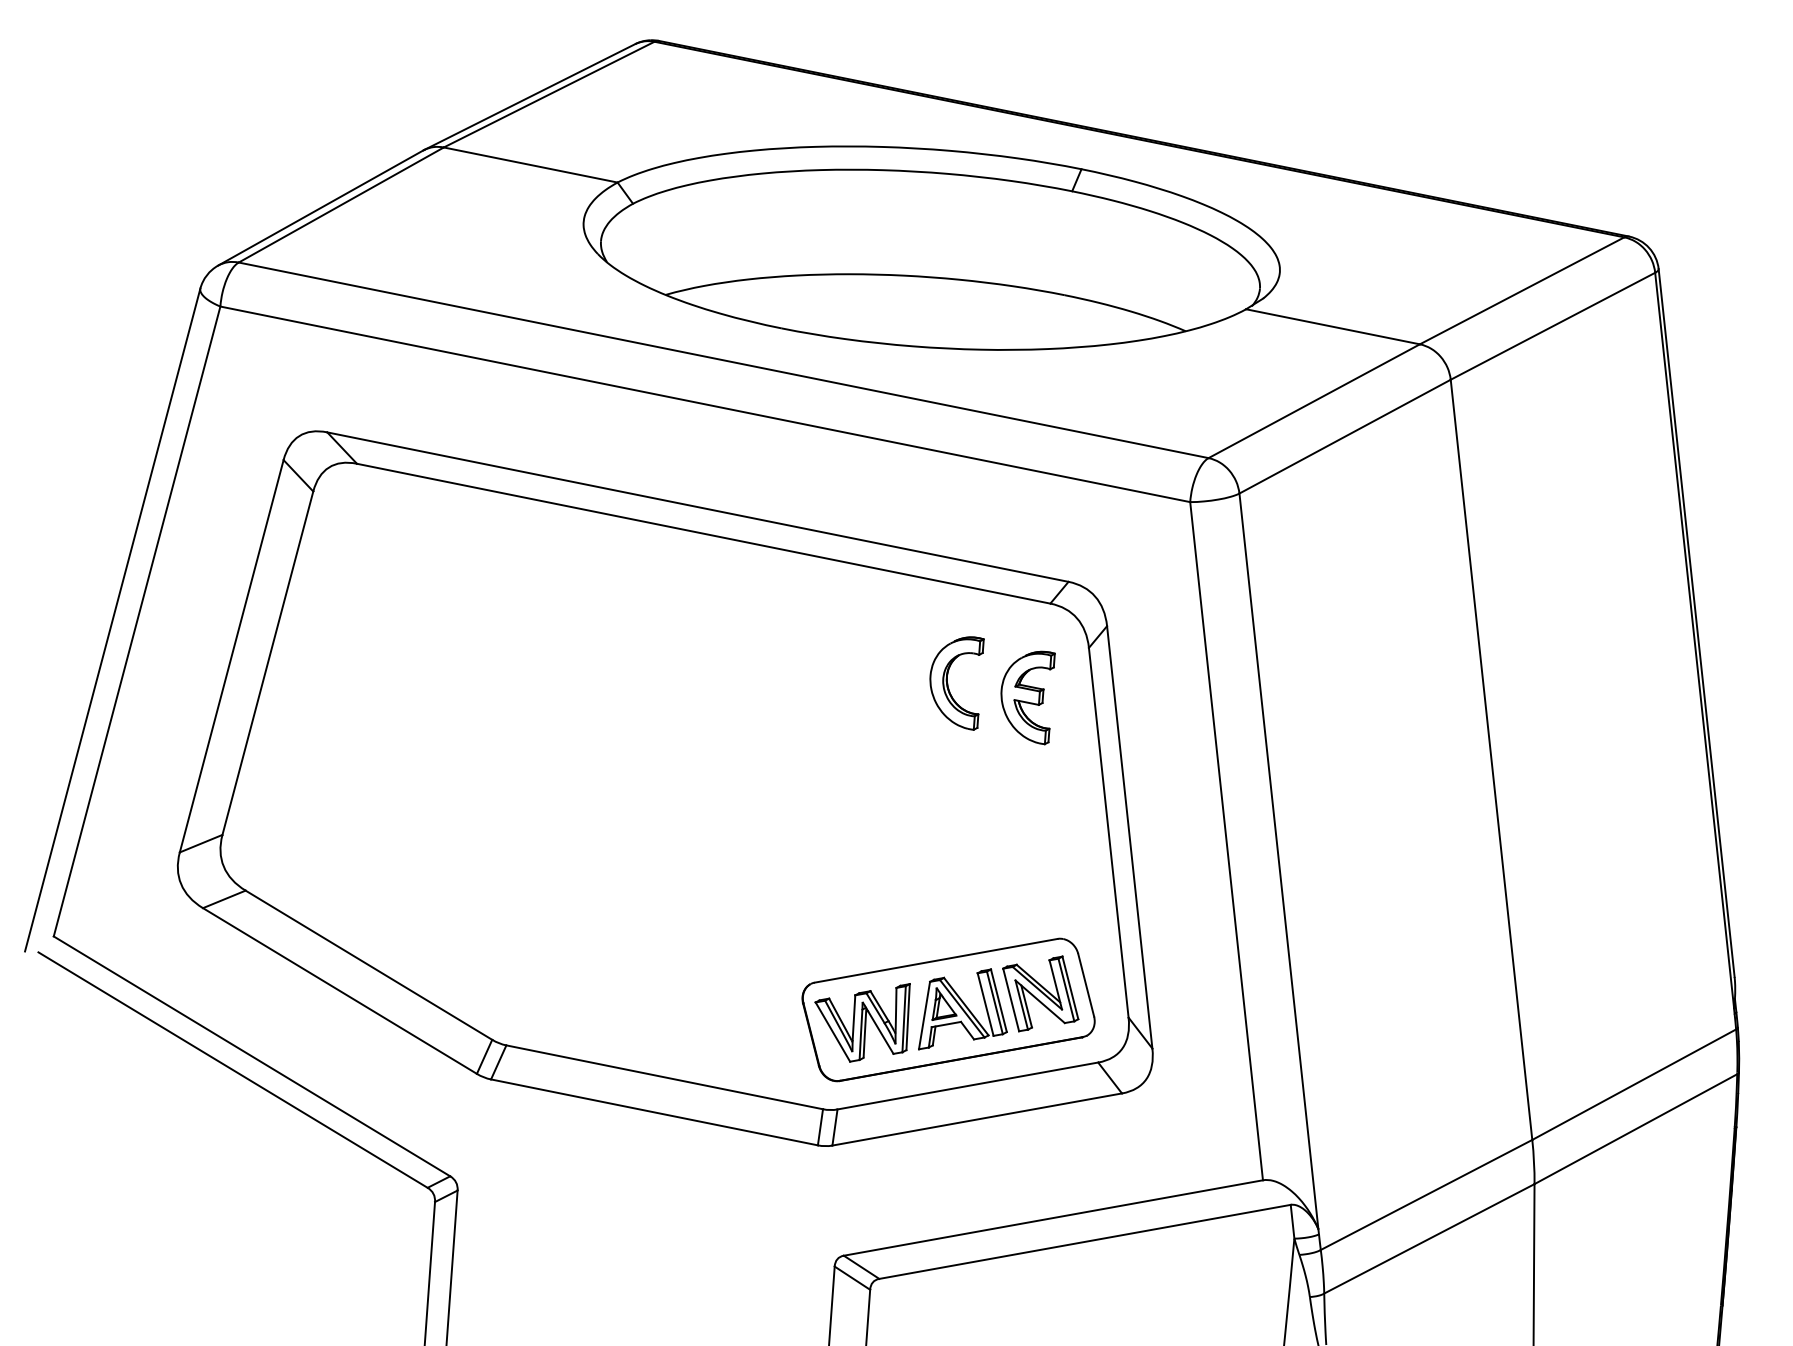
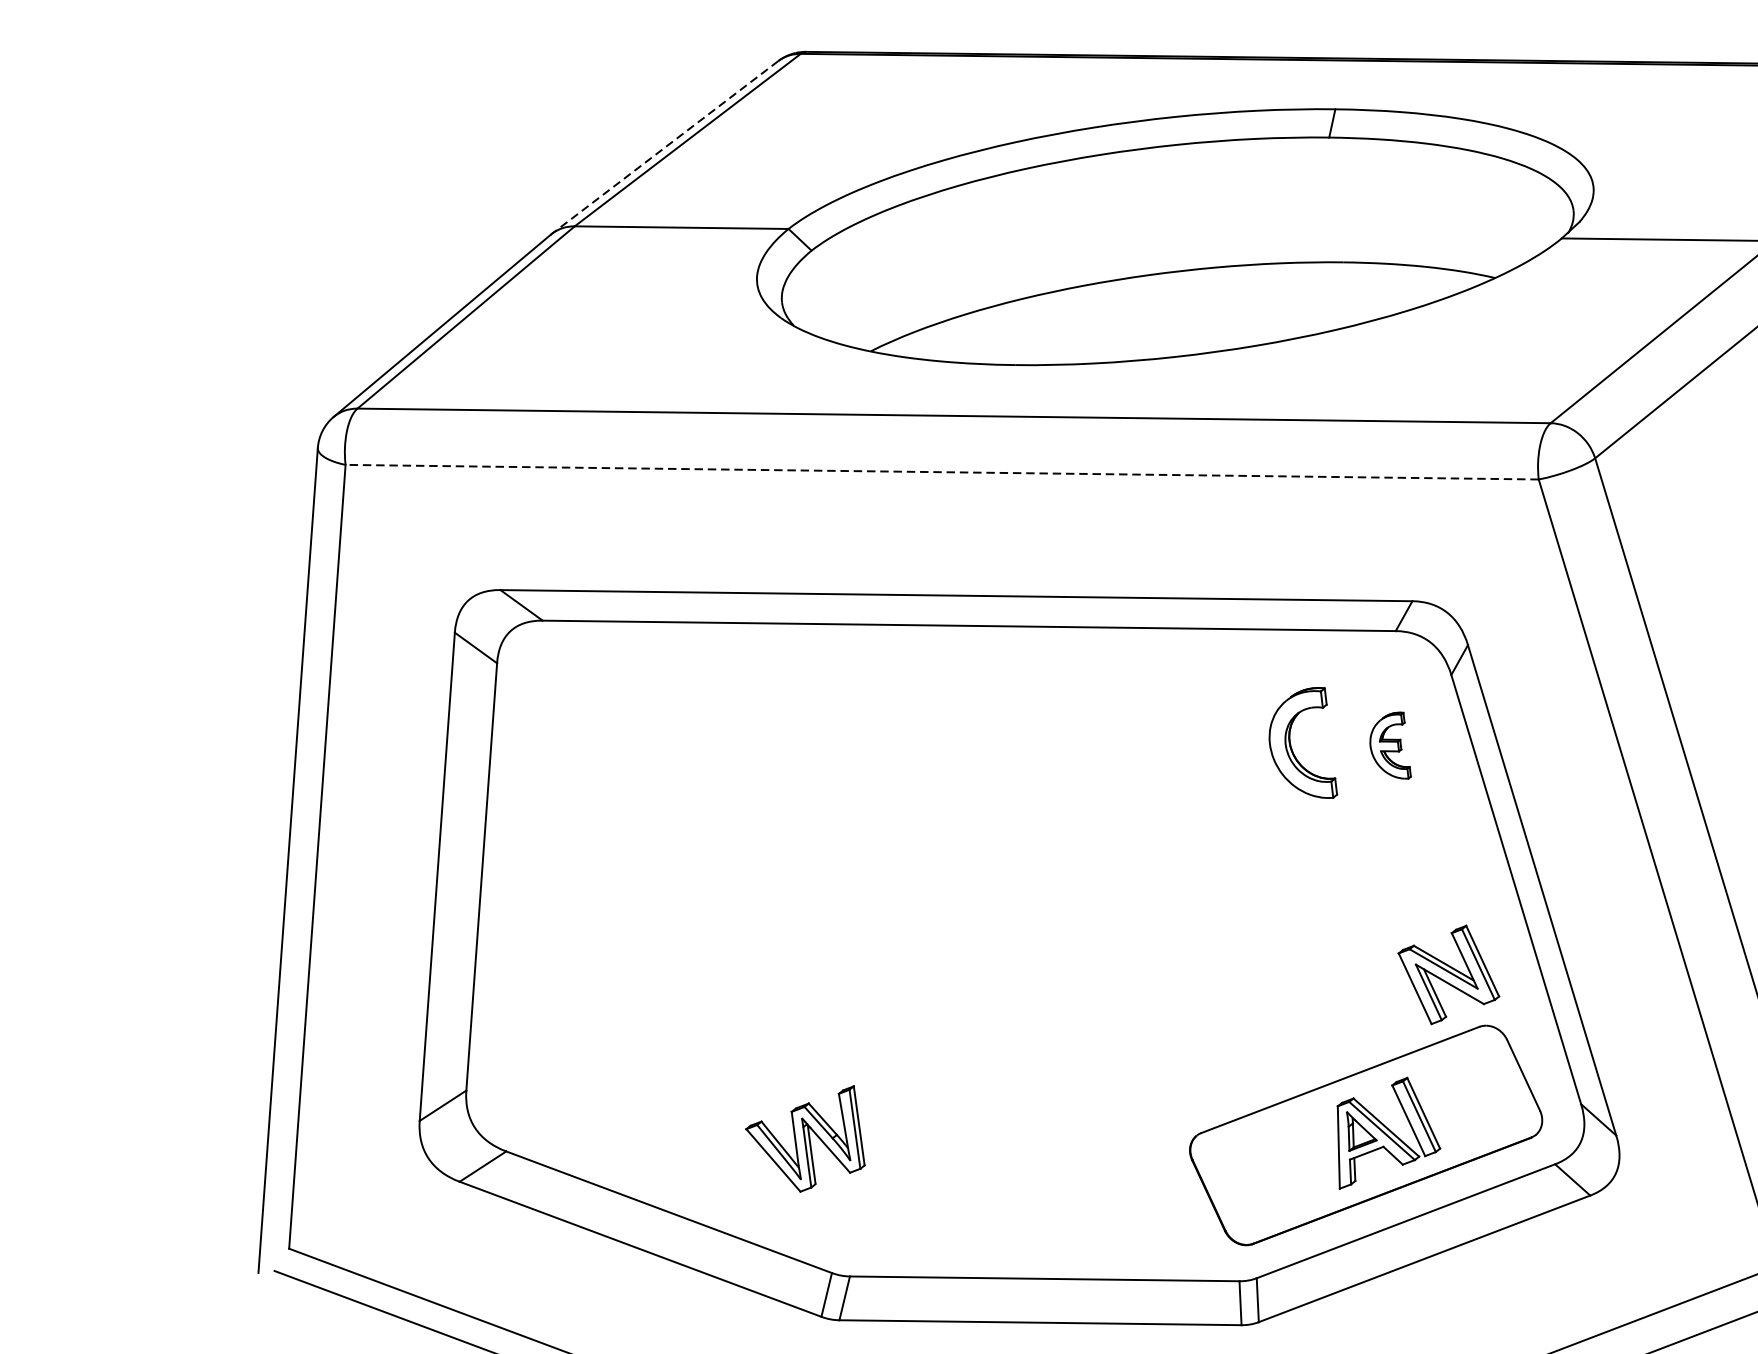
line: (529, 97) -> (665, 147), solid -> dashed
line: (705, 404) -> (942, 472), solid -> dashed
part: (1027, 697) -> (1389, 747), size x0.6
part: (1040, 993) -> (1448, 974), moved
part: (862, 1022) -> (806, 1142), moved

